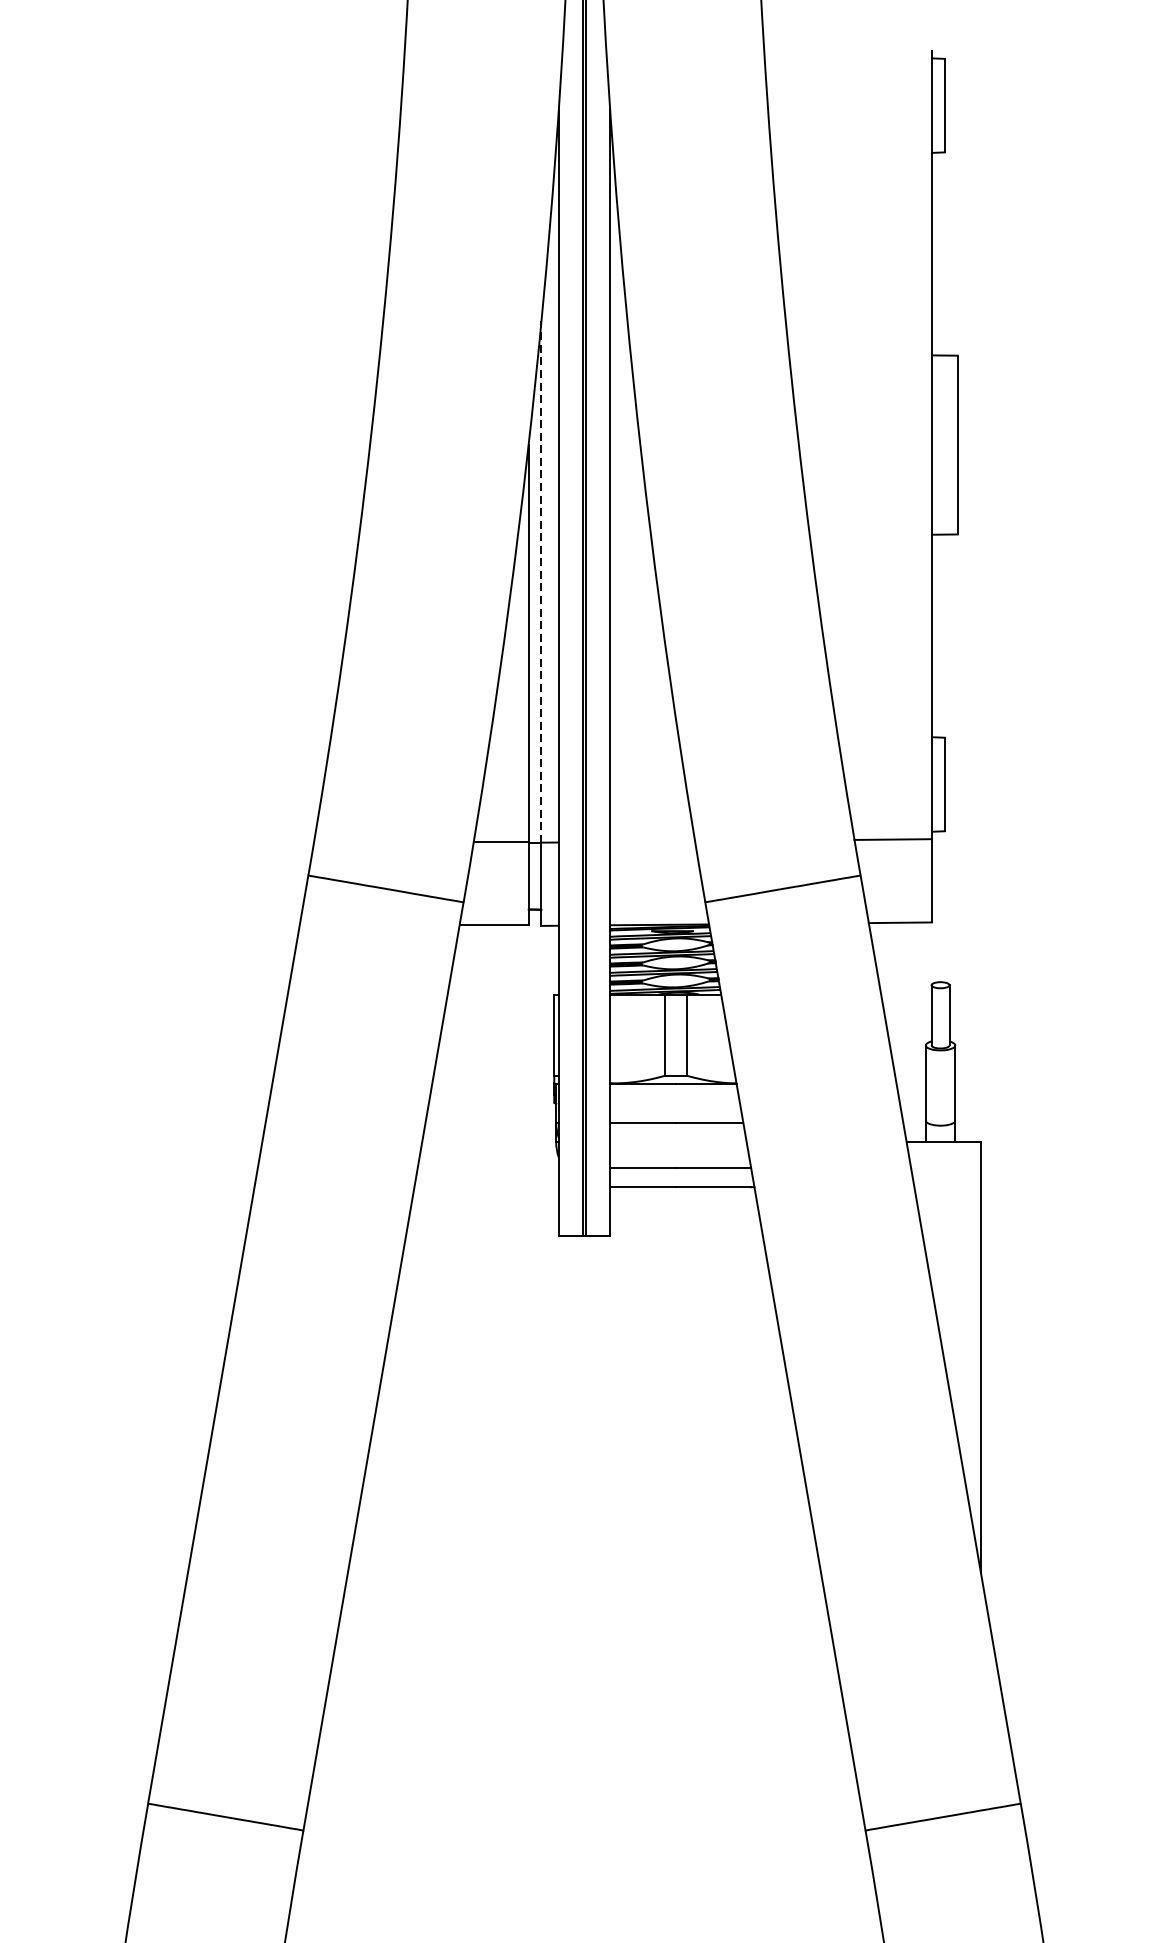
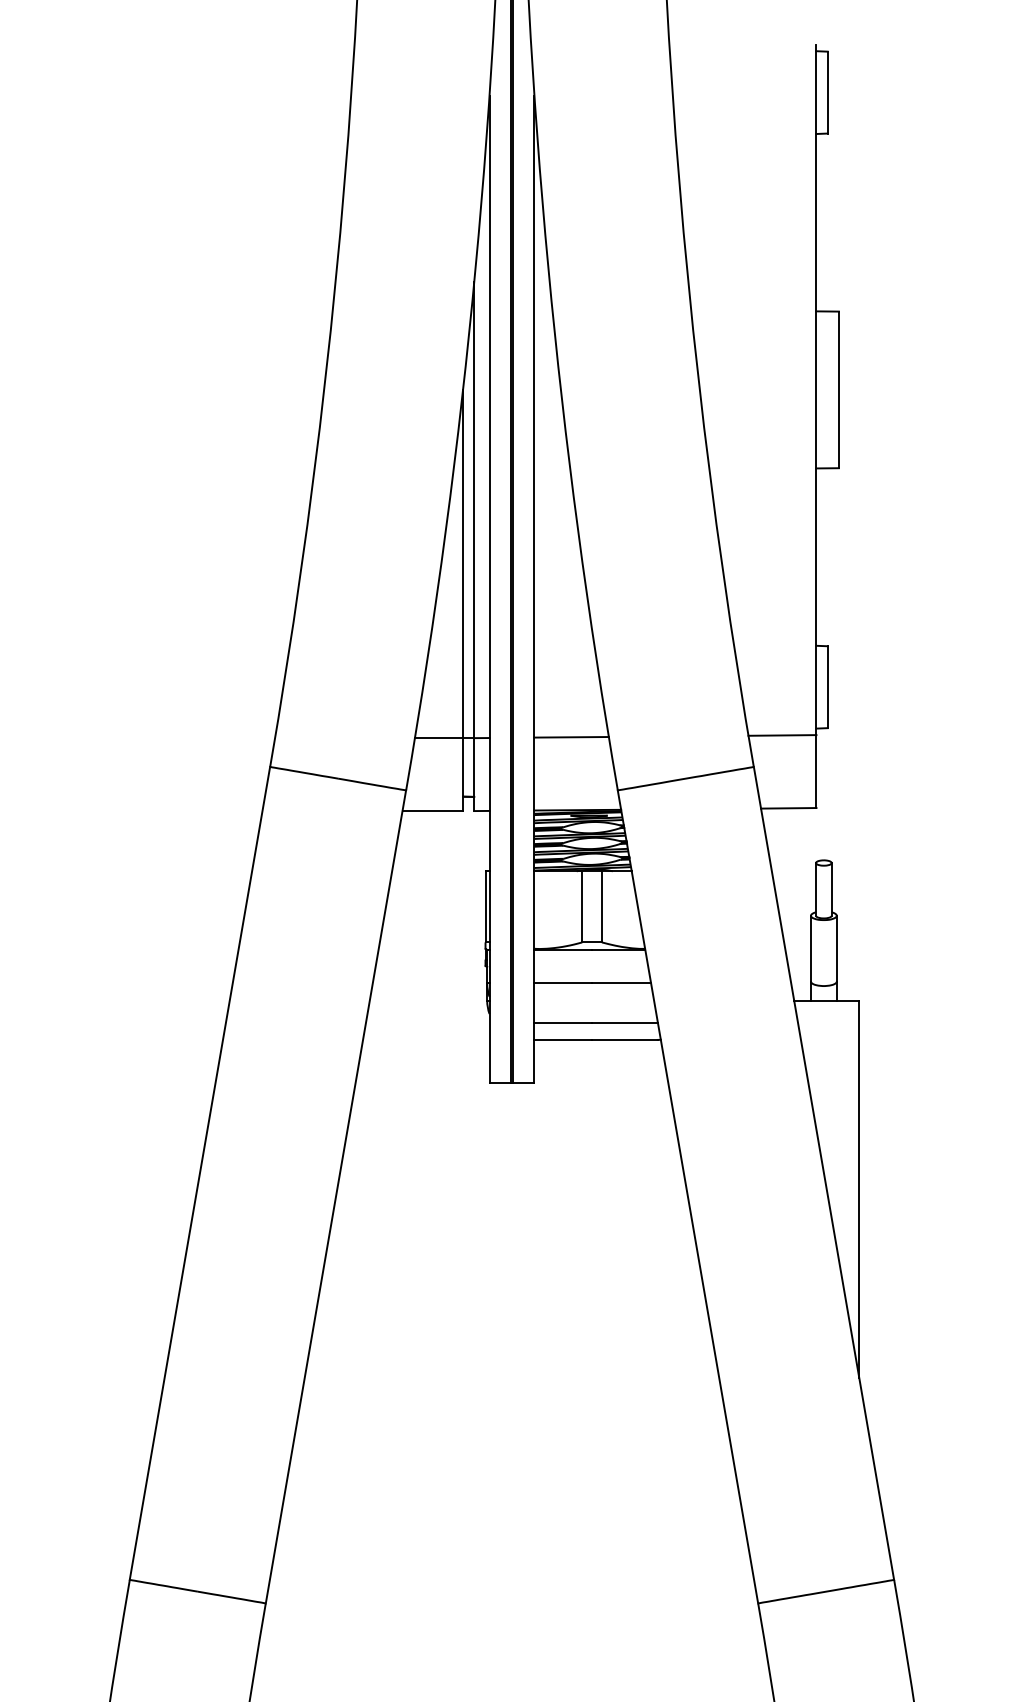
line: (541, 581) -> (474, 509), dashed -> solid
line: (652, 841) -> (571, 737), added

